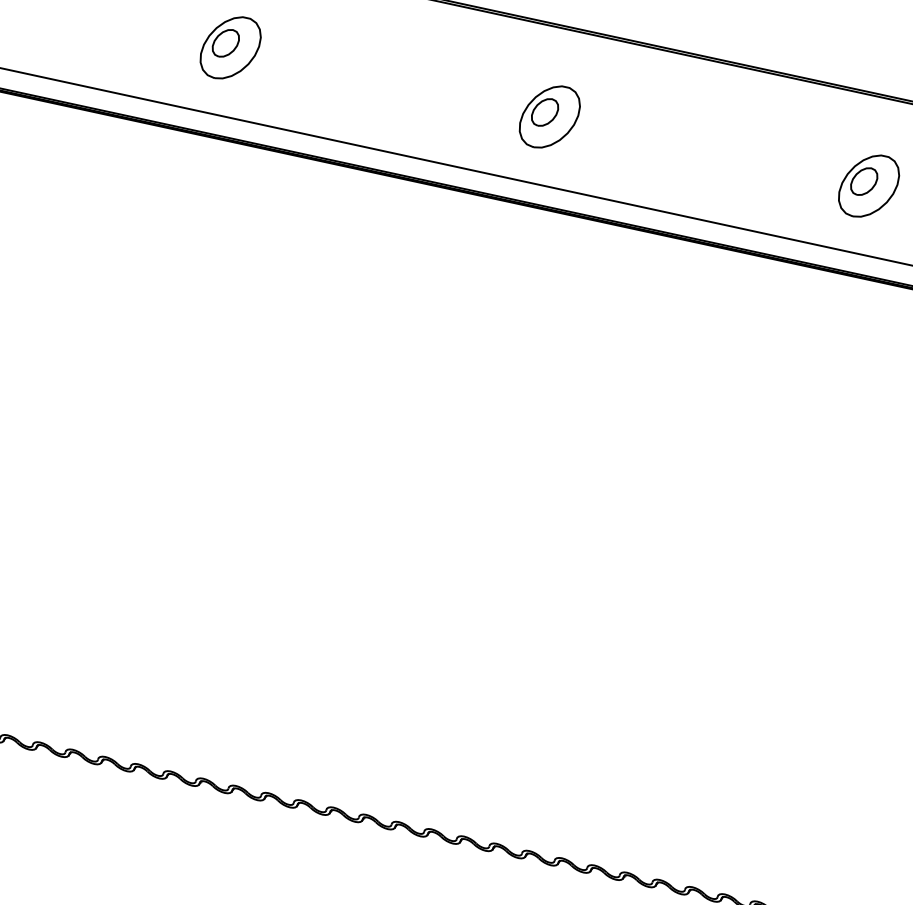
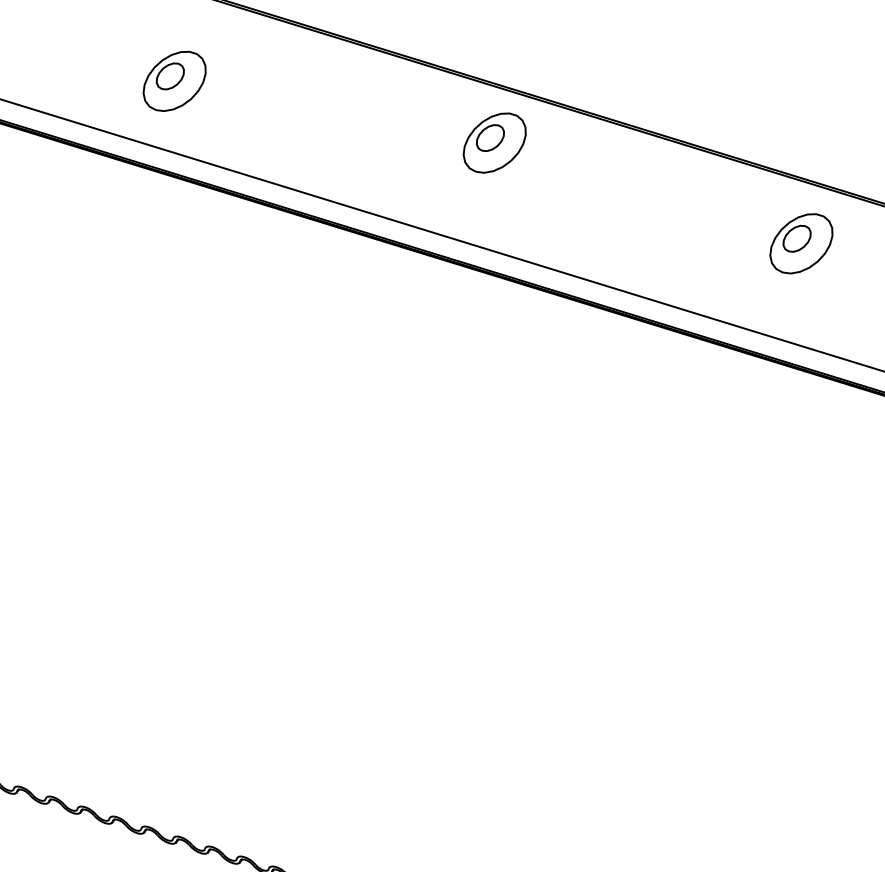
part: (549, 116) -> (494, 142), moved
part: (869, 185) -> (802, 243), moved

